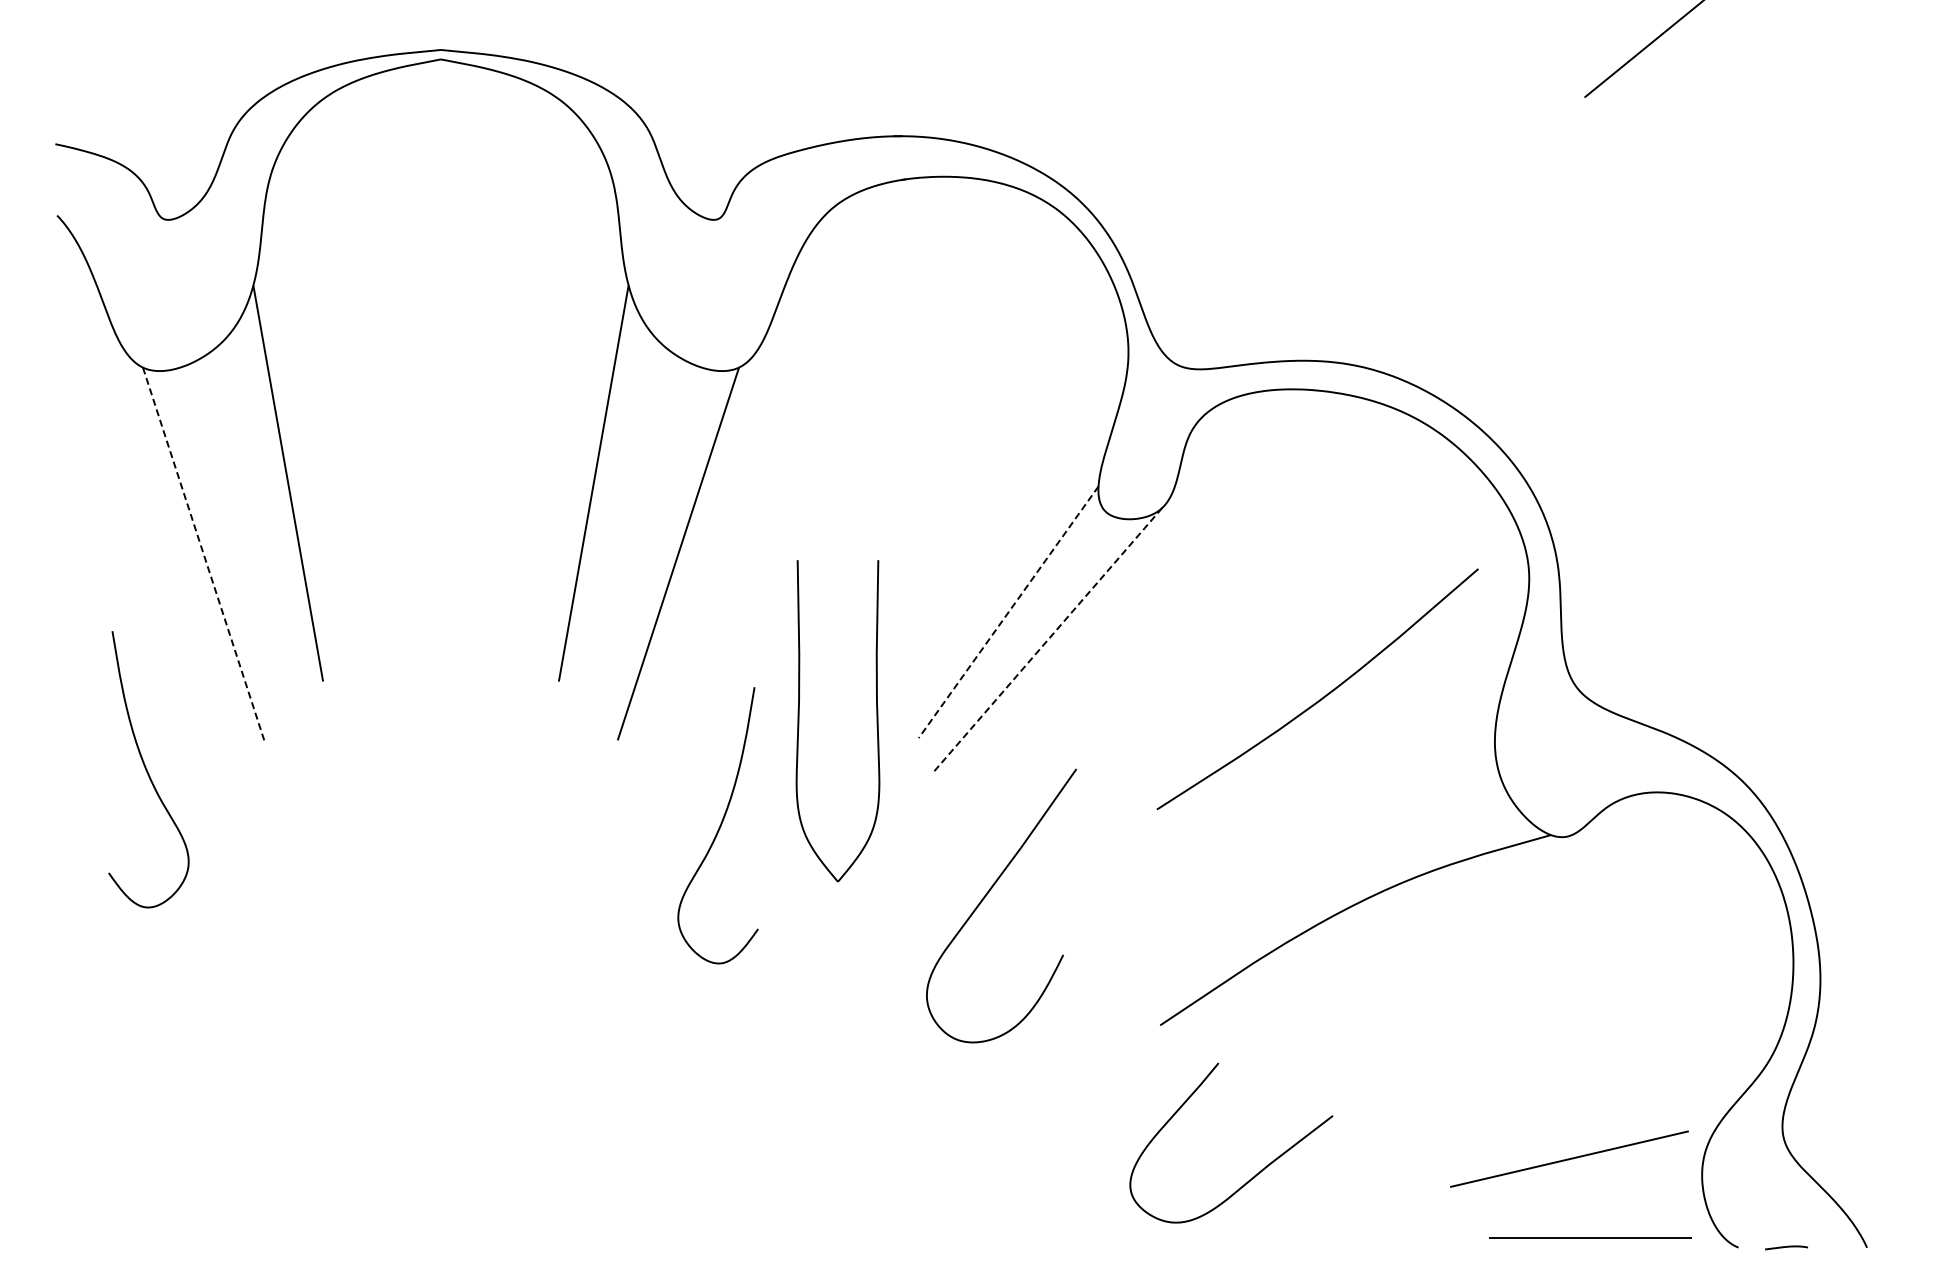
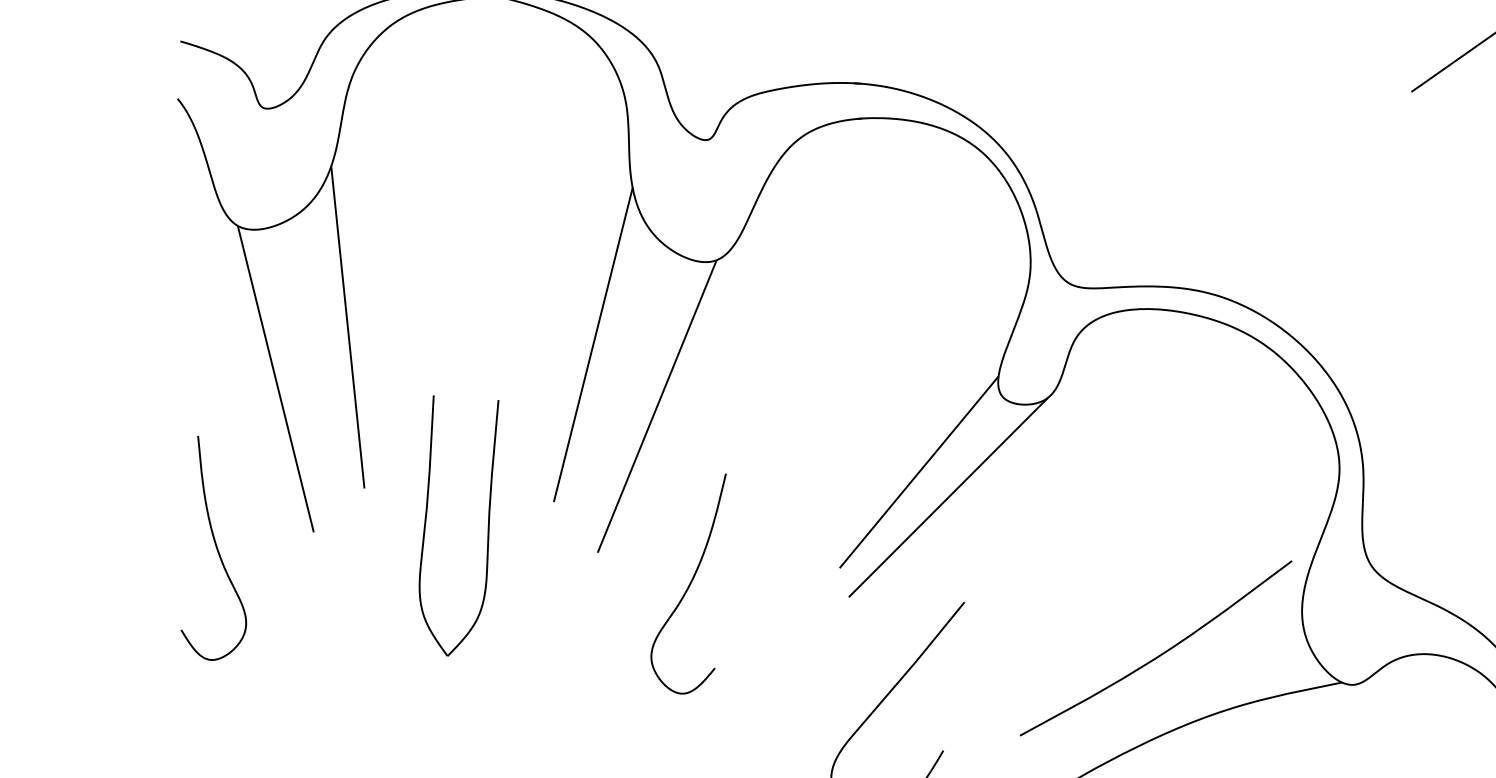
line: (203, 554) -> (275, 379), dashed -> solid
line: (1008, 612) -> (919, 472), dashed -> solid
line: (1047, 641) -> (948, 498), dashed -> solid
curve: (1324, 695) -> (1161, 653), moved
part: (799, 721) -> (425, 525), moved
curve: (719, 825) -> (689, 582), moved

